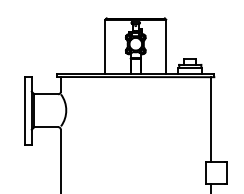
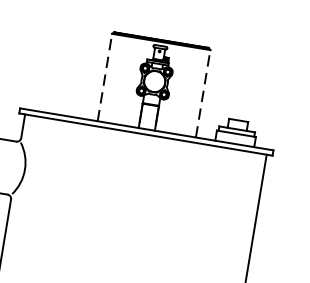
line: (105, 46) -> (105, 77), solid -> dashed
line: (166, 46) -> (203, 93), solid -> dashed

